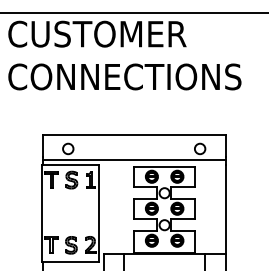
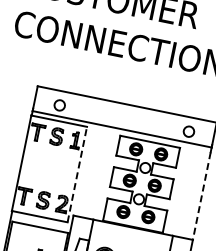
line: (225, 209) -> (201, 196), solid -> dashed
line: (99, 213) -> (77, 174), solid -> dashed

